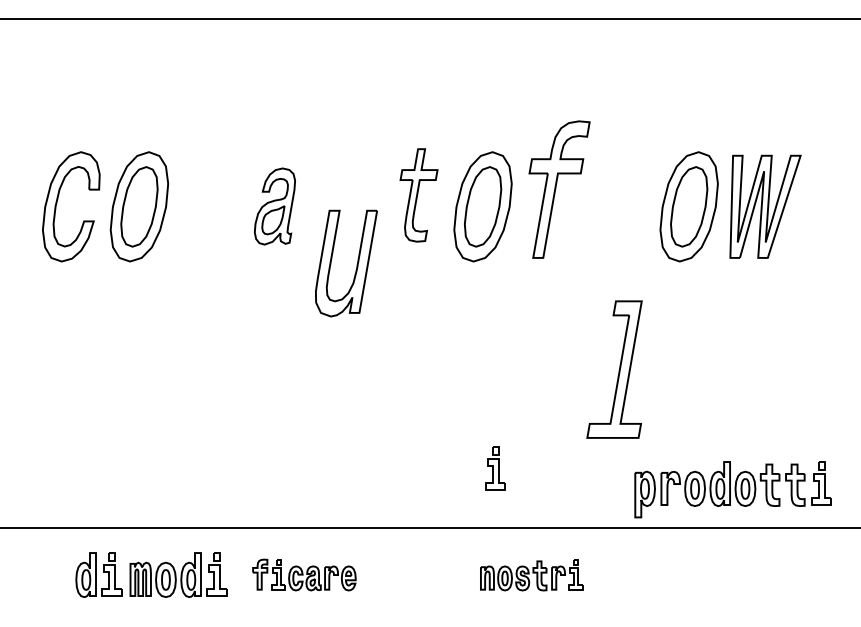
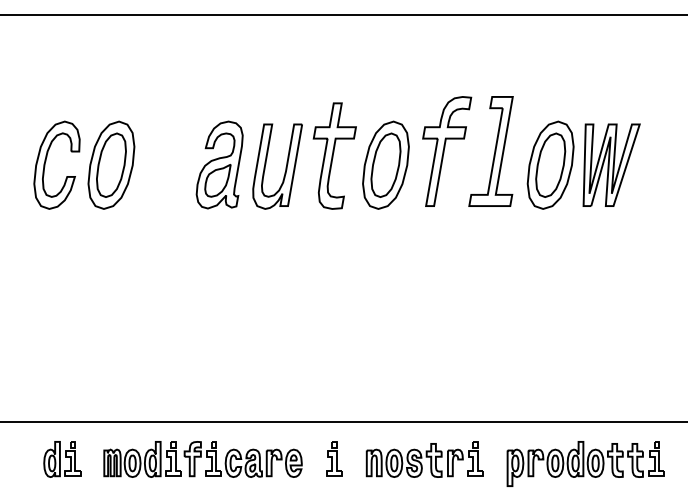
part: (418, 195) -> (334, 156), size x1.43
part: (274, 206) -> (219, 165), size x1.43
part: (356, 264) -> (285, 167), moved
part: (614, 369) -> (491, 151), moved
part: (495, 468) -> (334, 459), moved
part: (732, 489) -> (585, 463), moved
part: (98, 574) -> (61, 459), moved
part: (304, 574) -> (243, 459), size x1.43
part: (531, 574) -> (424, 459), size x1.43

